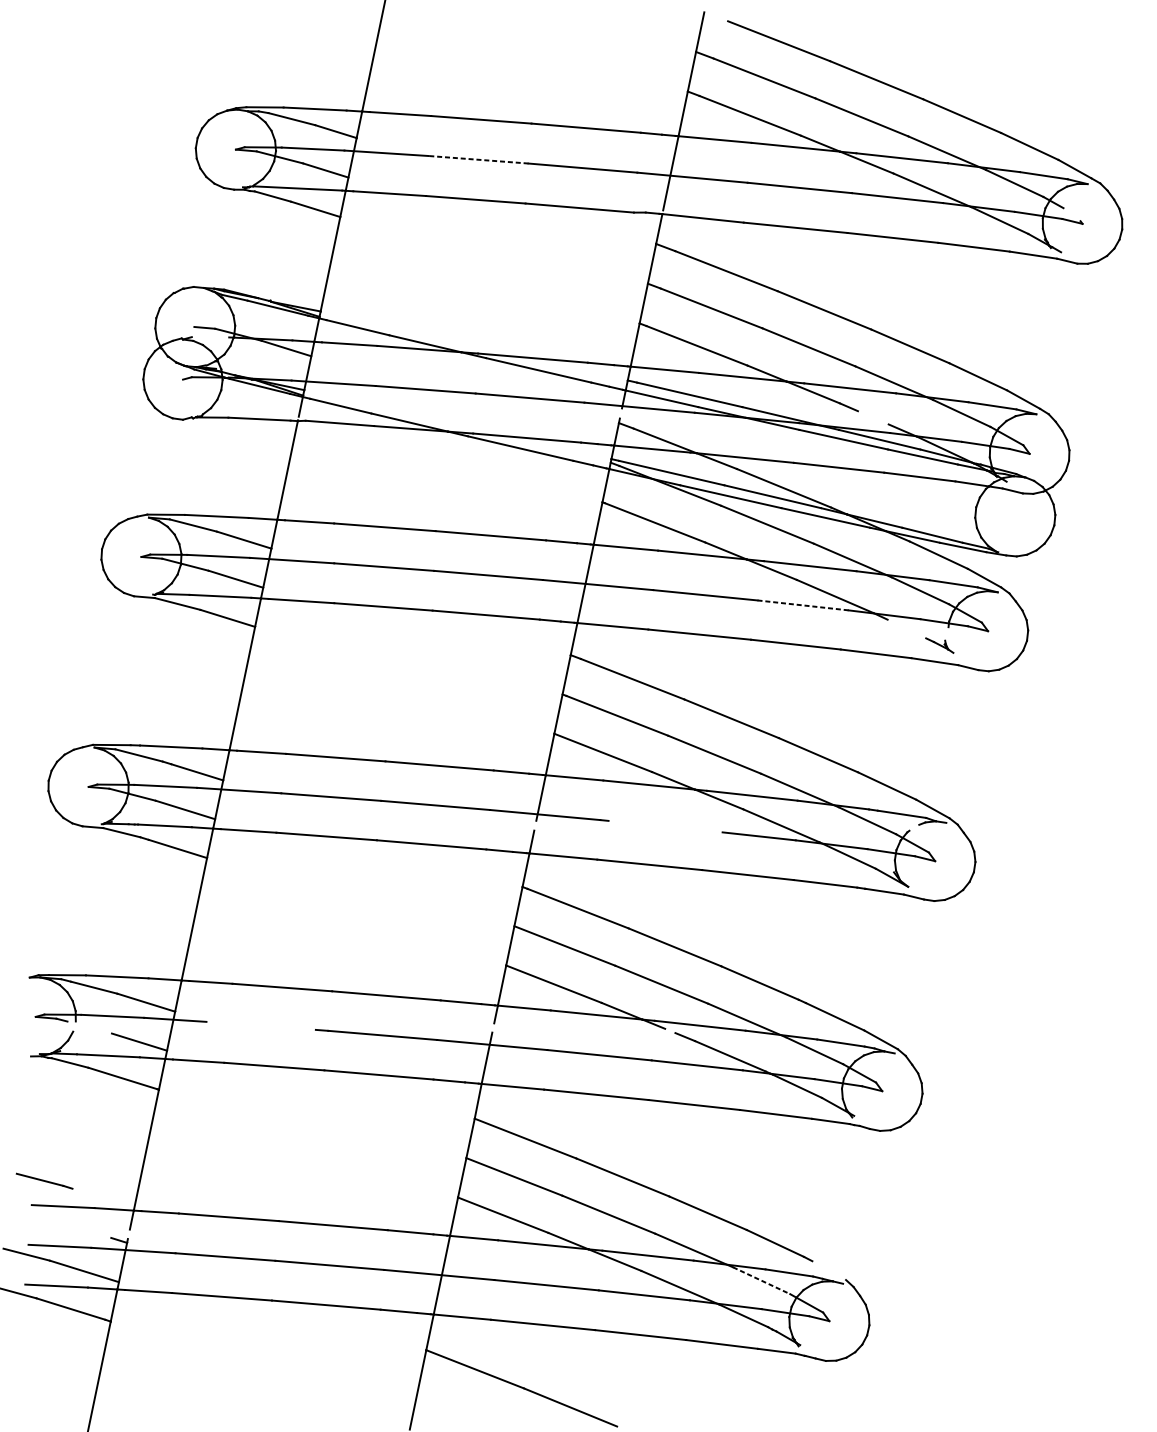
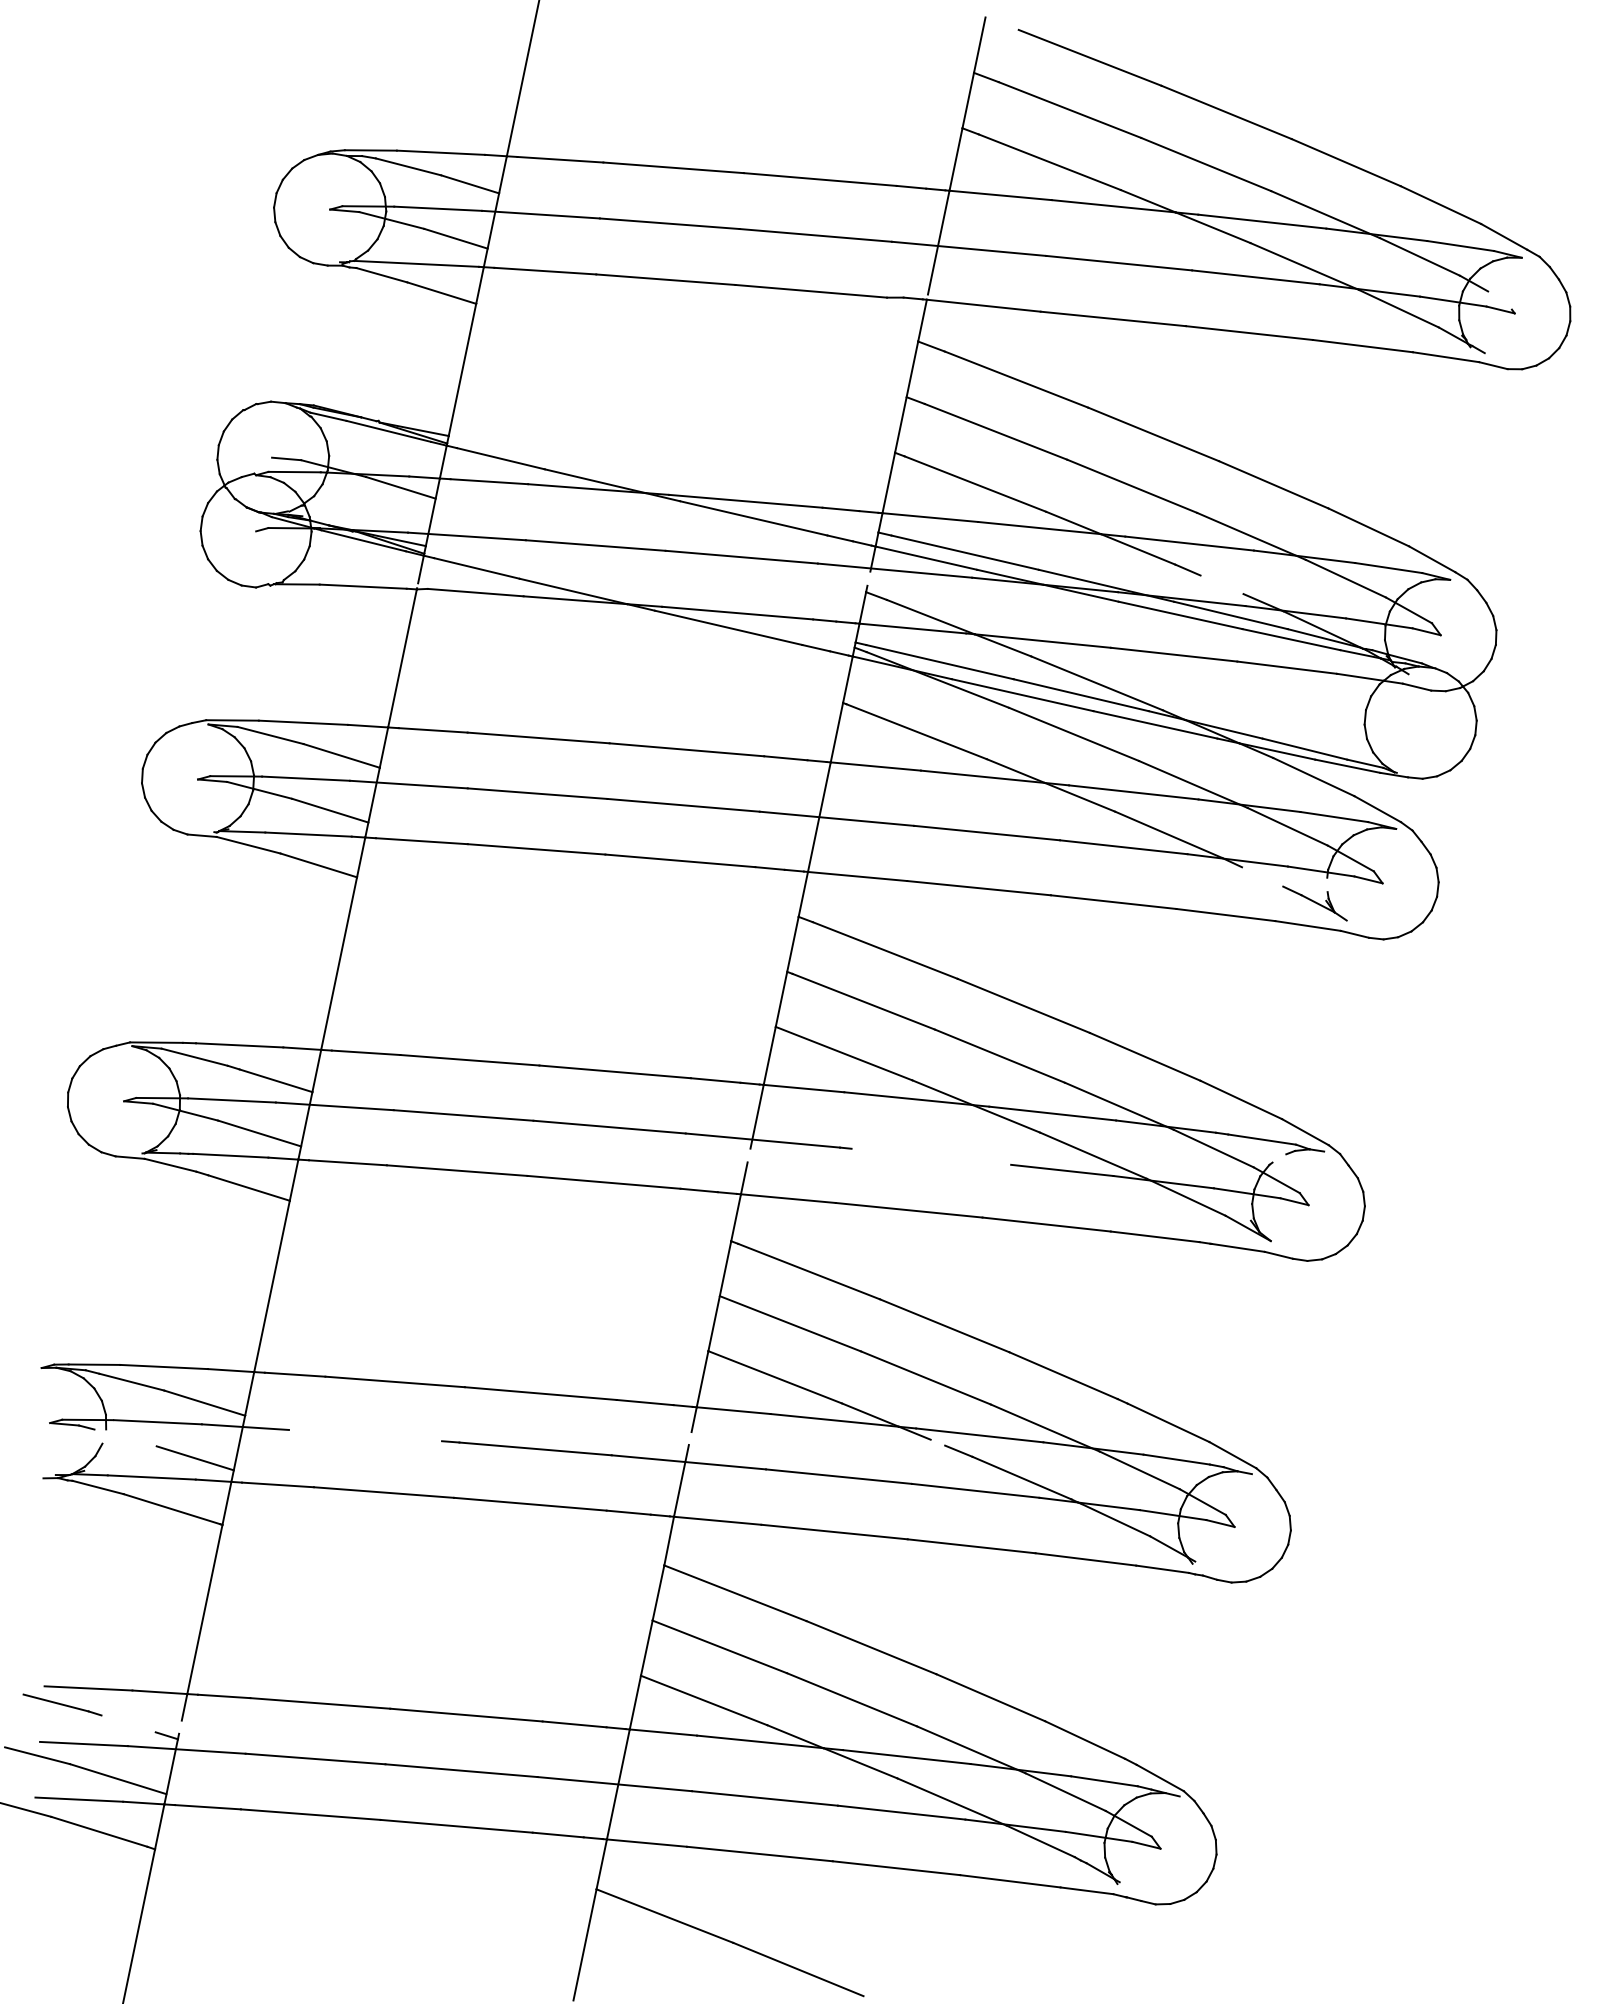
line: (478, 159) -> (669, 223), dashed -> solid
line: (210, 336) -> (294, 471), added
line: (802, 605) -> (1123, 847), dashed -> solid
part: (939, 645) -> (1314, 903), size x1.67
line: (44, 1180) -> (62, 1704), moved
line: (828, 1270) -> (1159, 1777), added
line: (762, 1280) -> (1066, 1792), dashed -> solid

